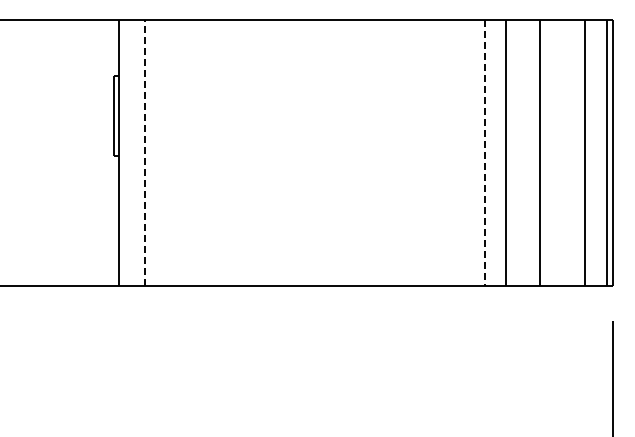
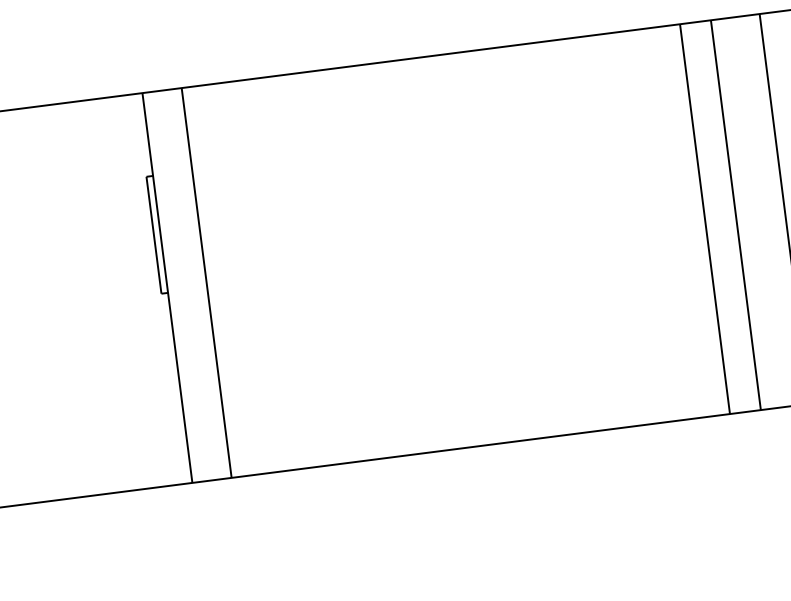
line: (145, 152) -> (206, 282), dashed -> solid
line: (485, 152) -> (705, 219), dashed -> solid

